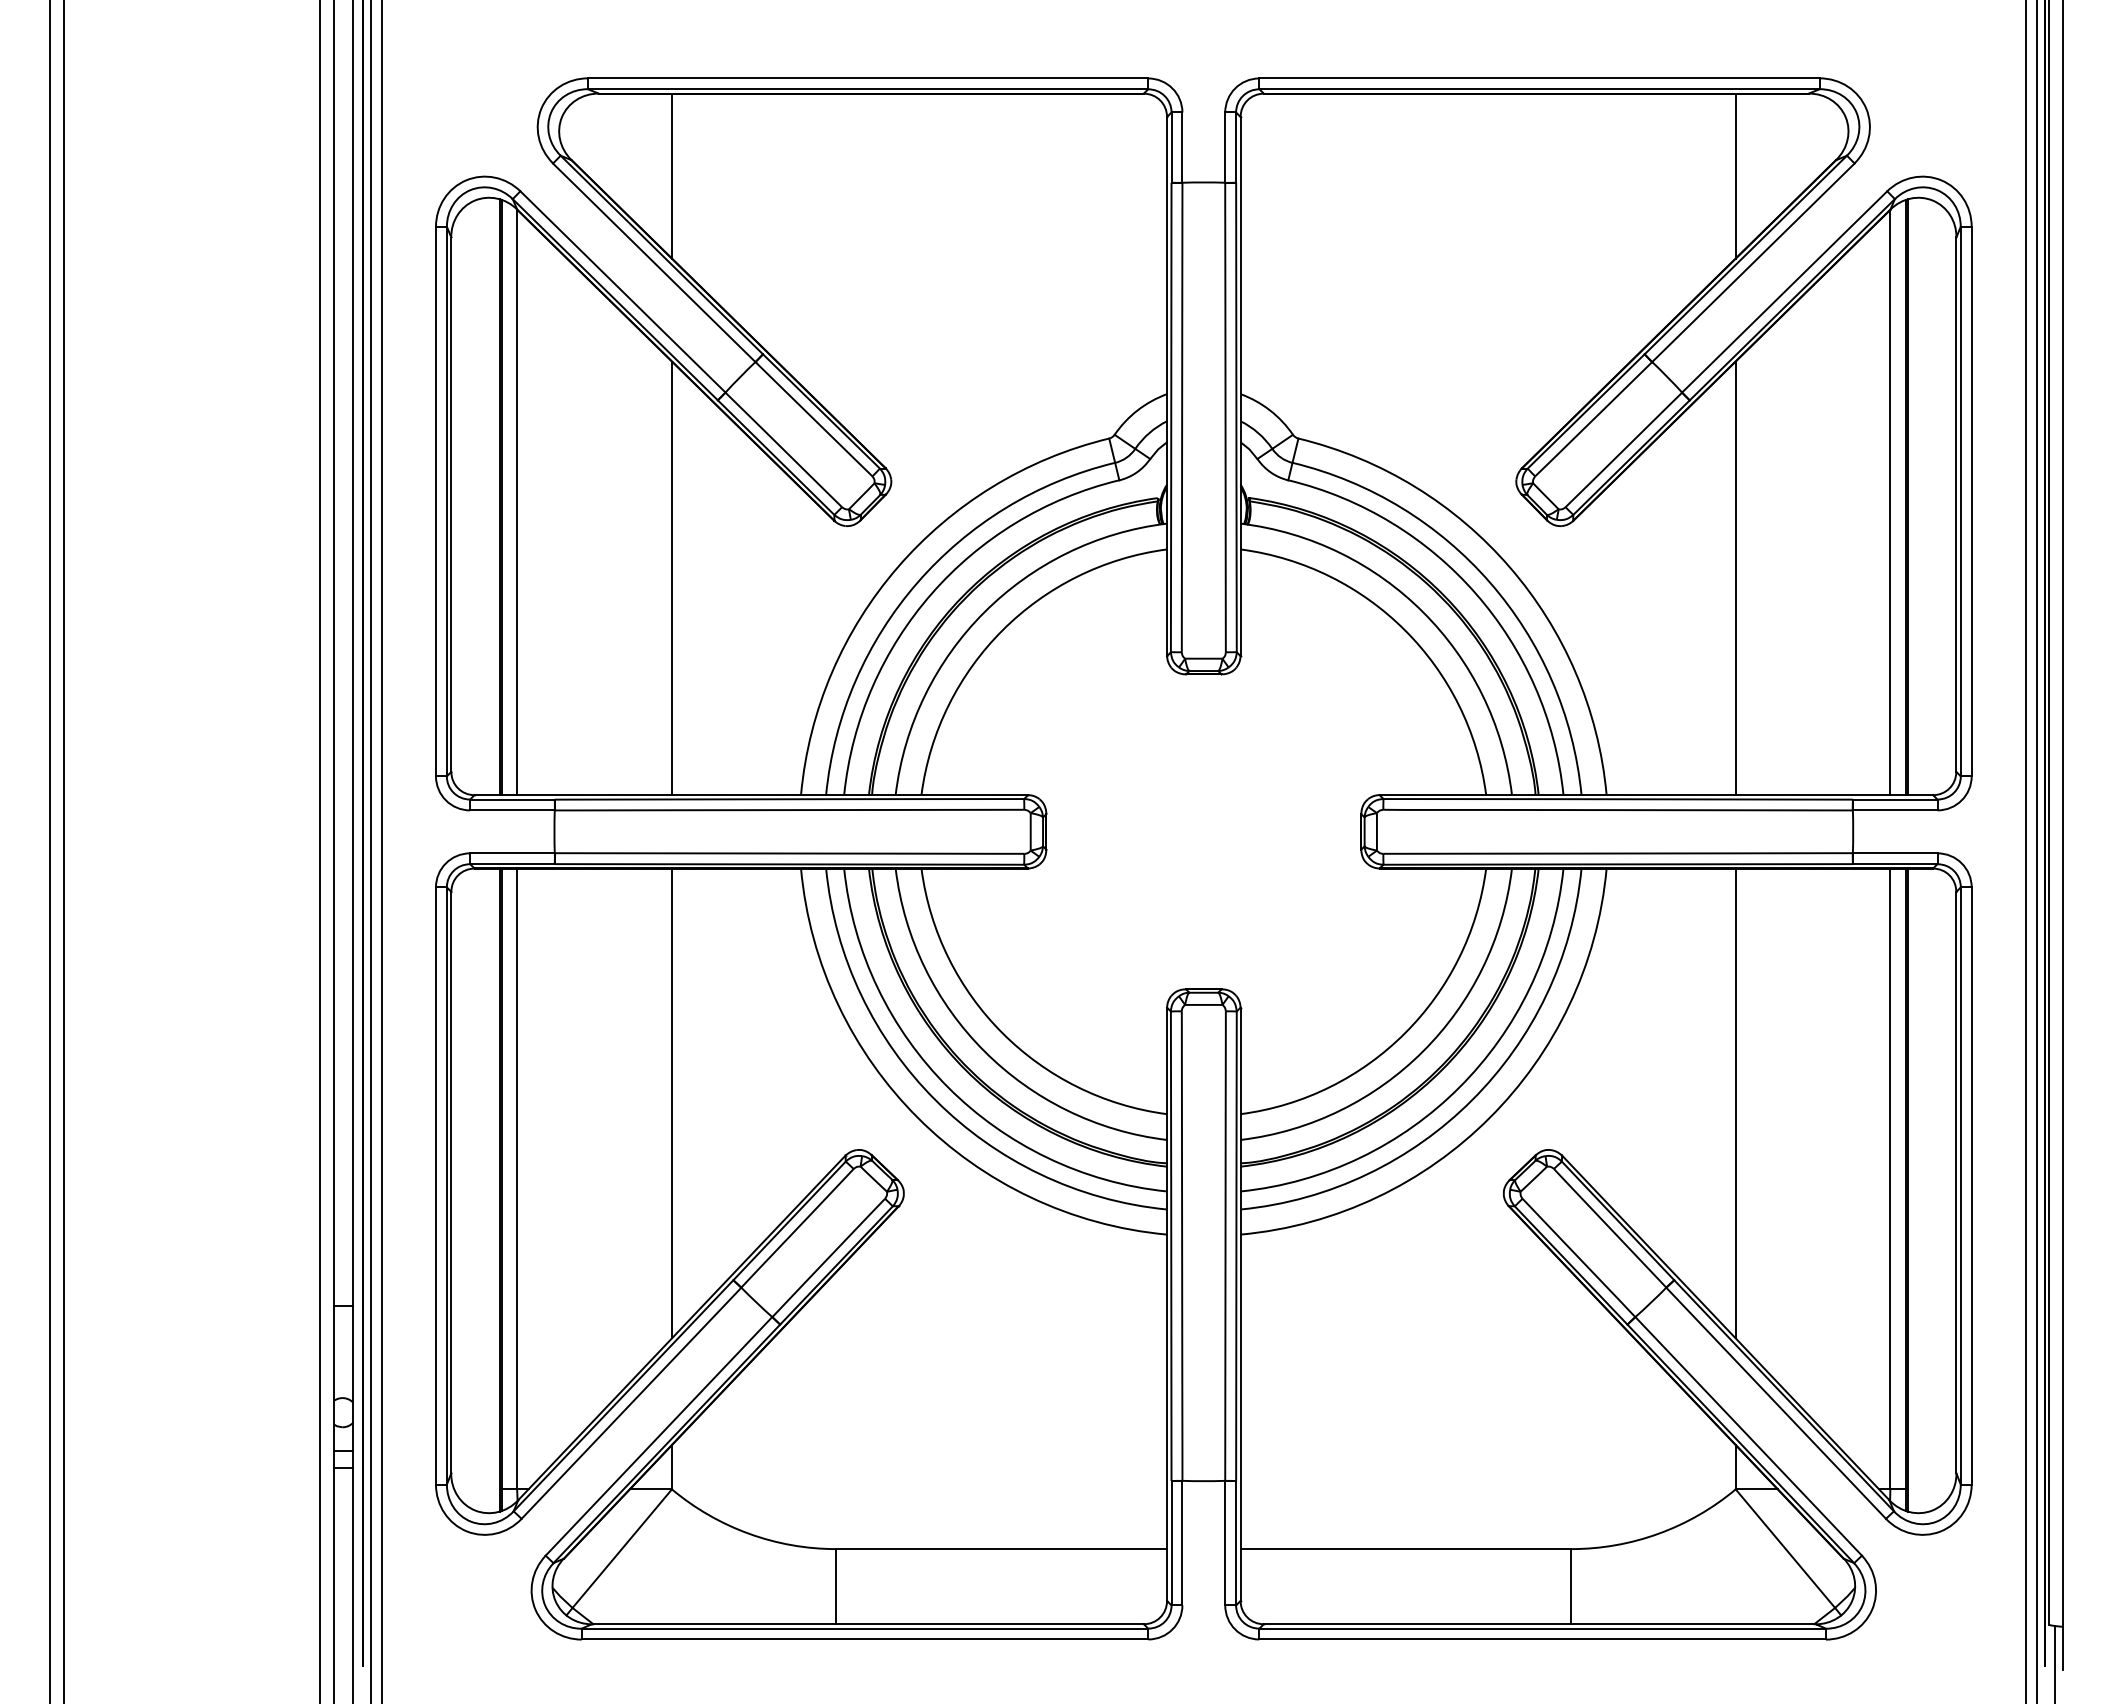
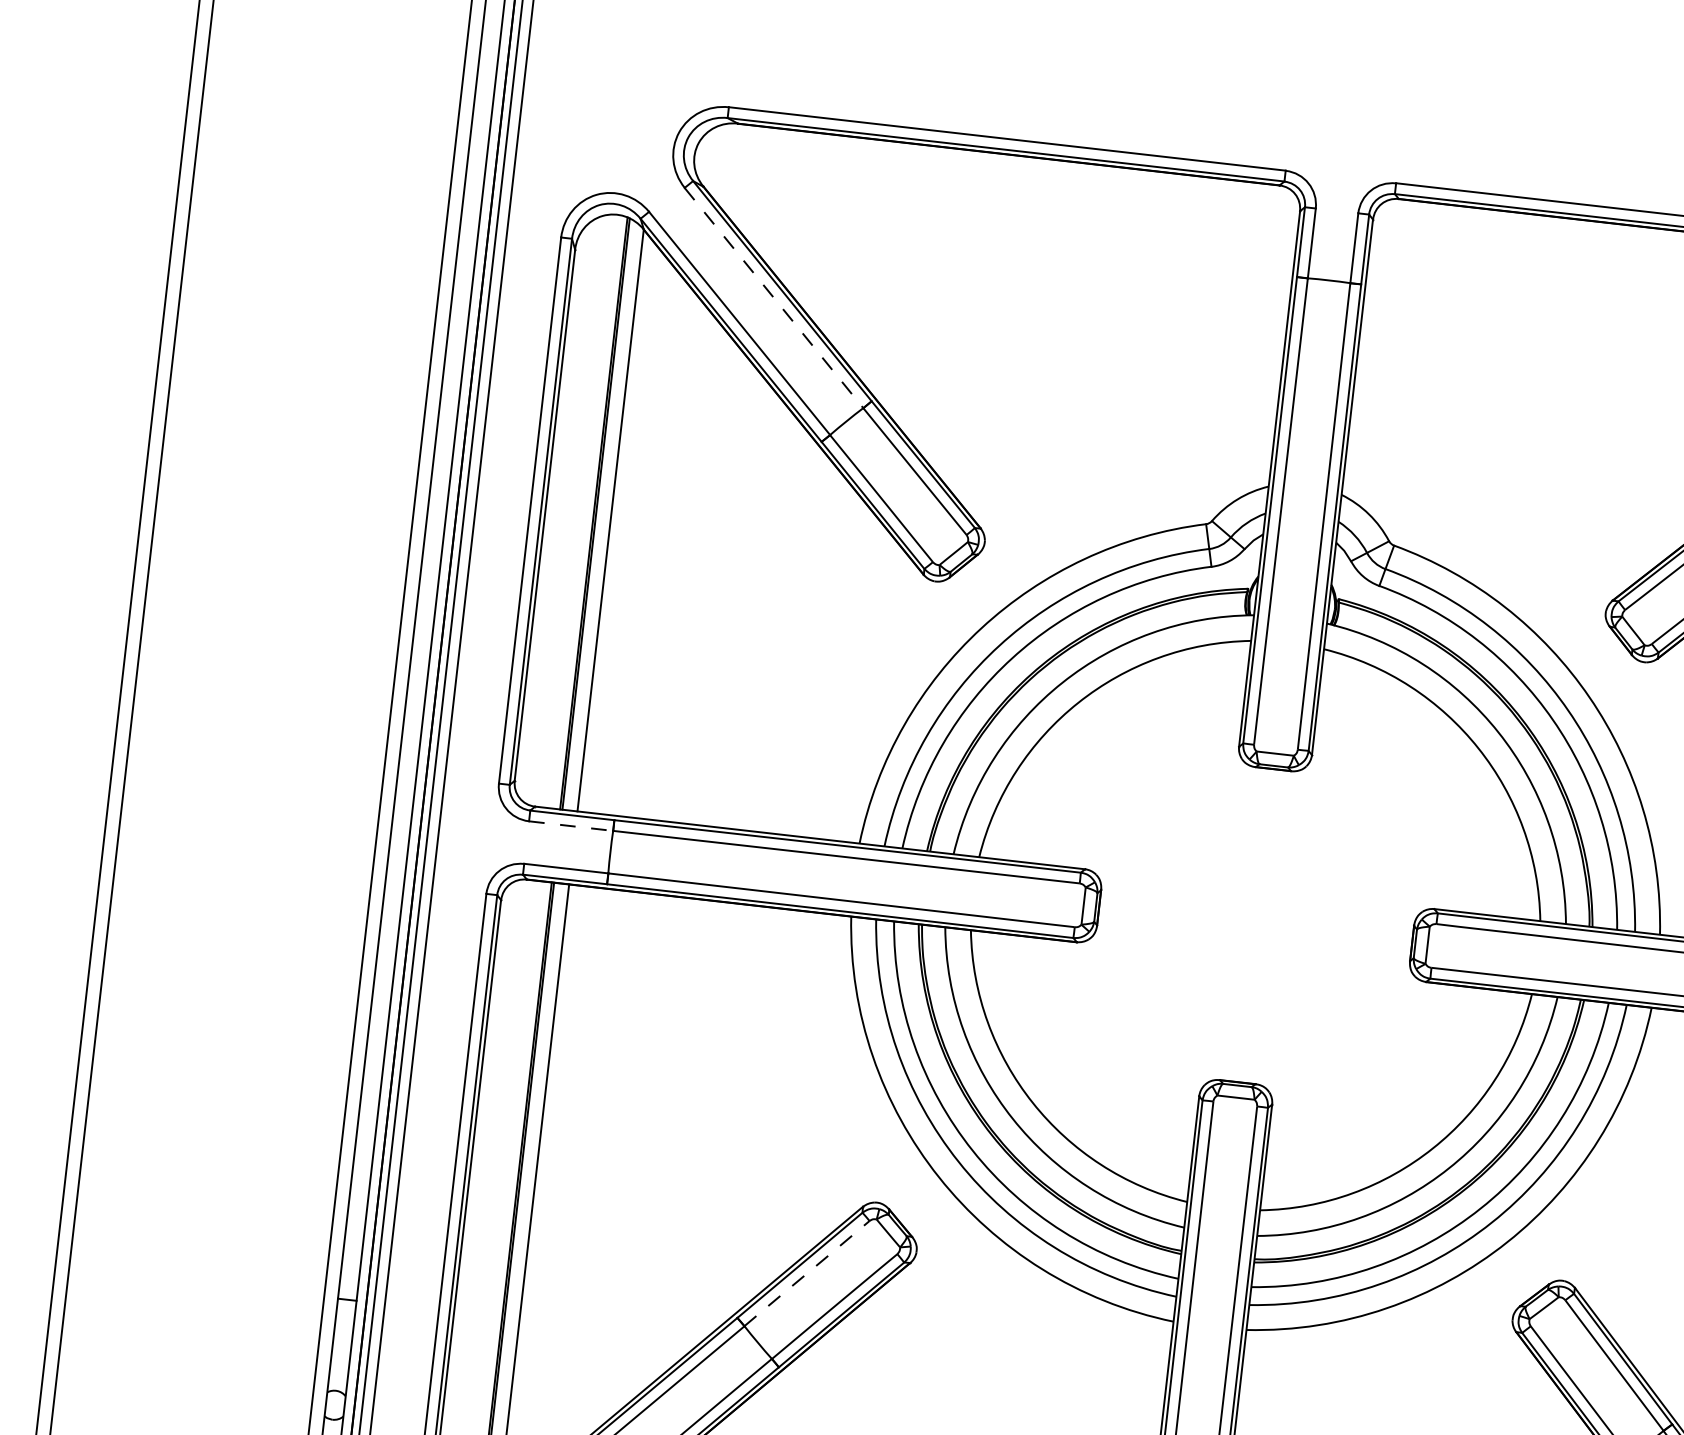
line: (671, 175) -> (801, 213), removed
line: (654, 262) -> (774, 297), solid -> dashed
line: (671, 578) -> (755, 613), removed
line: (512, 810) -> (571, 826), solid -> dashed
line: (671, 1103) -> (695, 1135), removed
line: (798, 1227) -> (808, 1272), solid -> dashed

